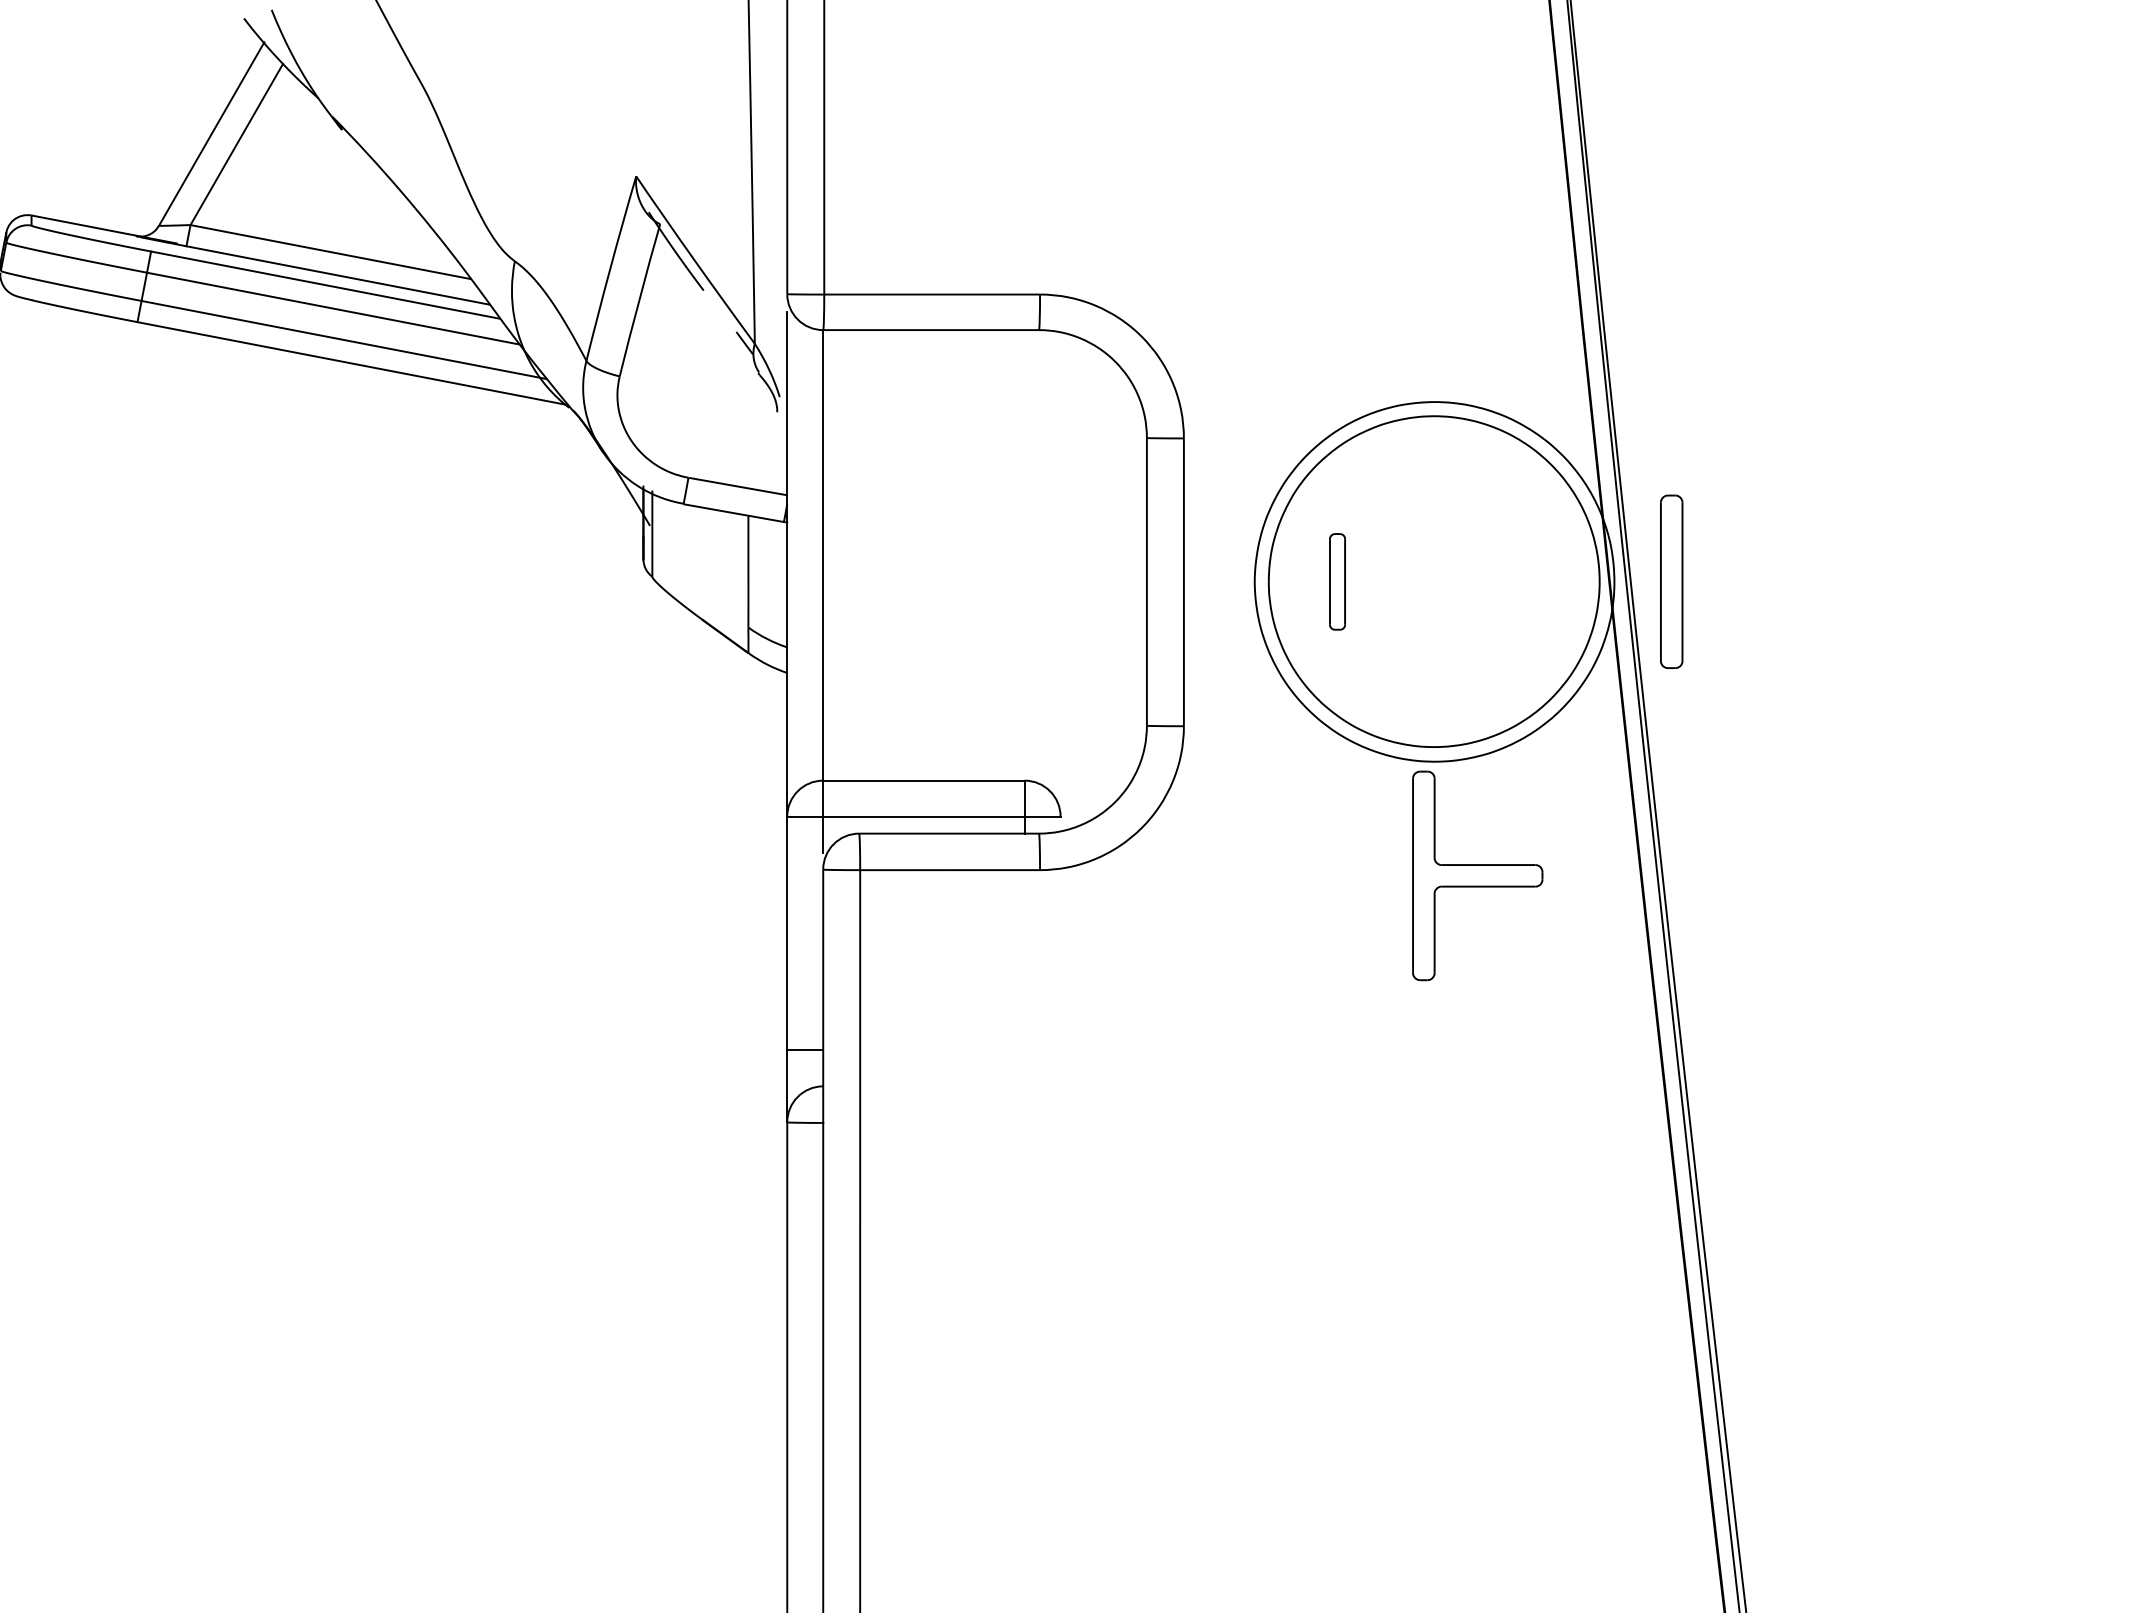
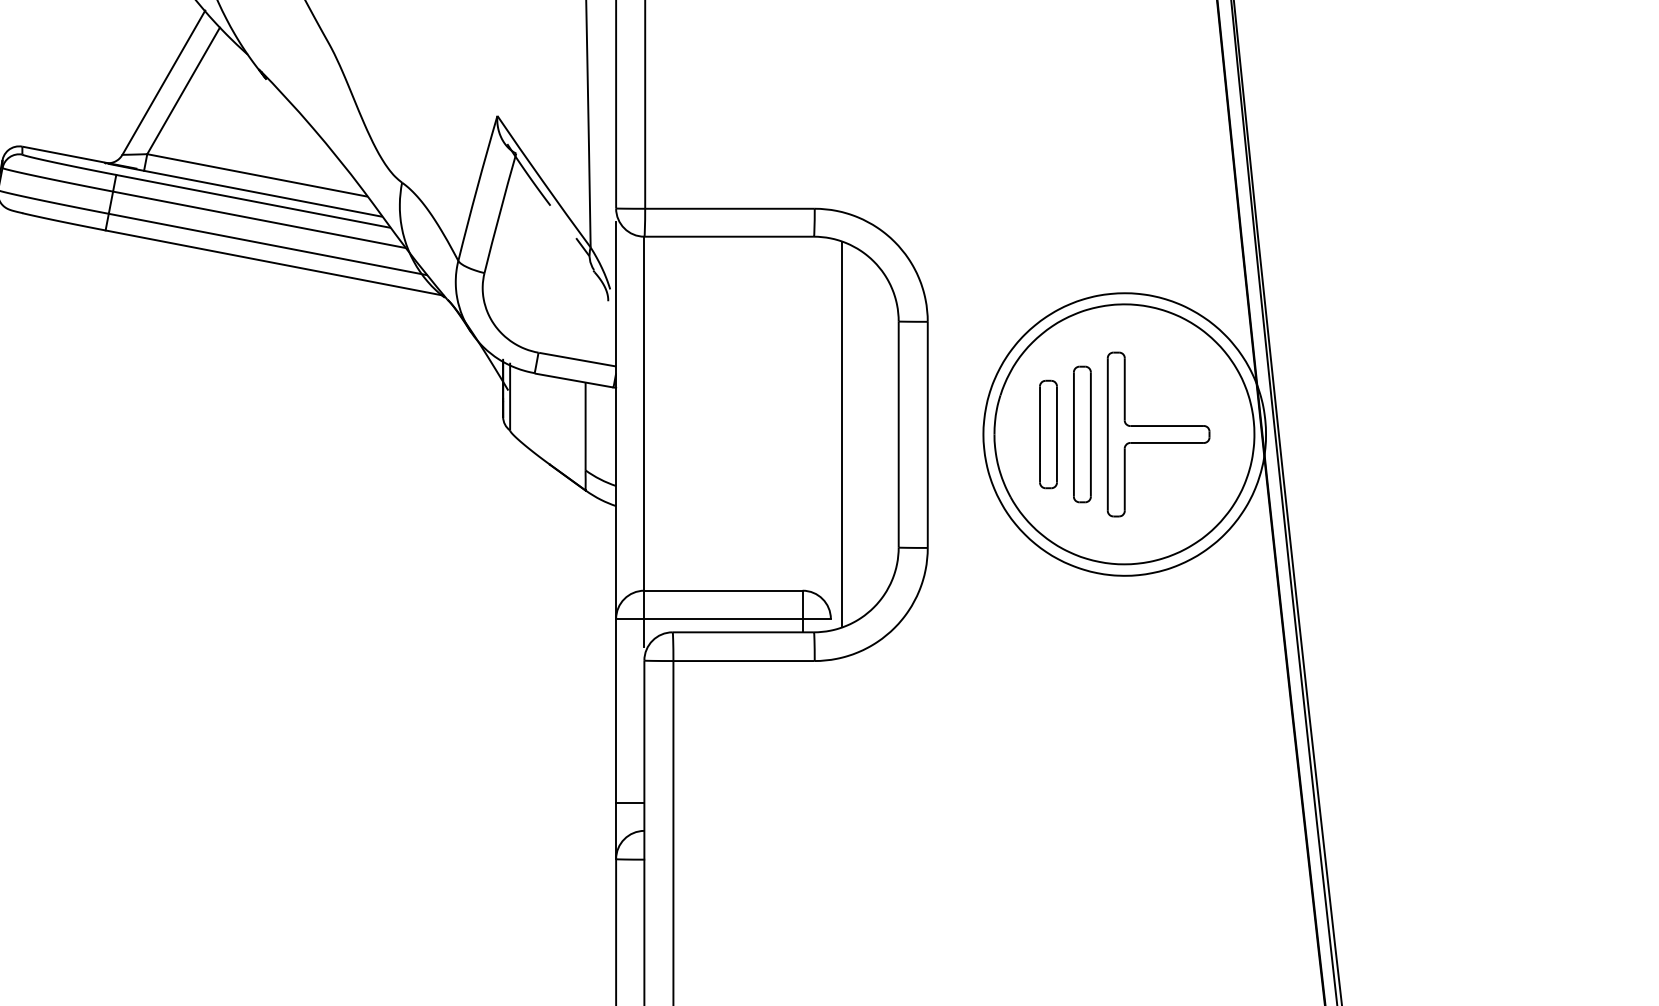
line: (1074, 580) -> (841, 433), added
part: (1337, 581) -> (1048, 434), size x1.43
part: (1671, 581) -> (1082, 434), moved
part: (1477, 875) -> (1158, 434), moved

